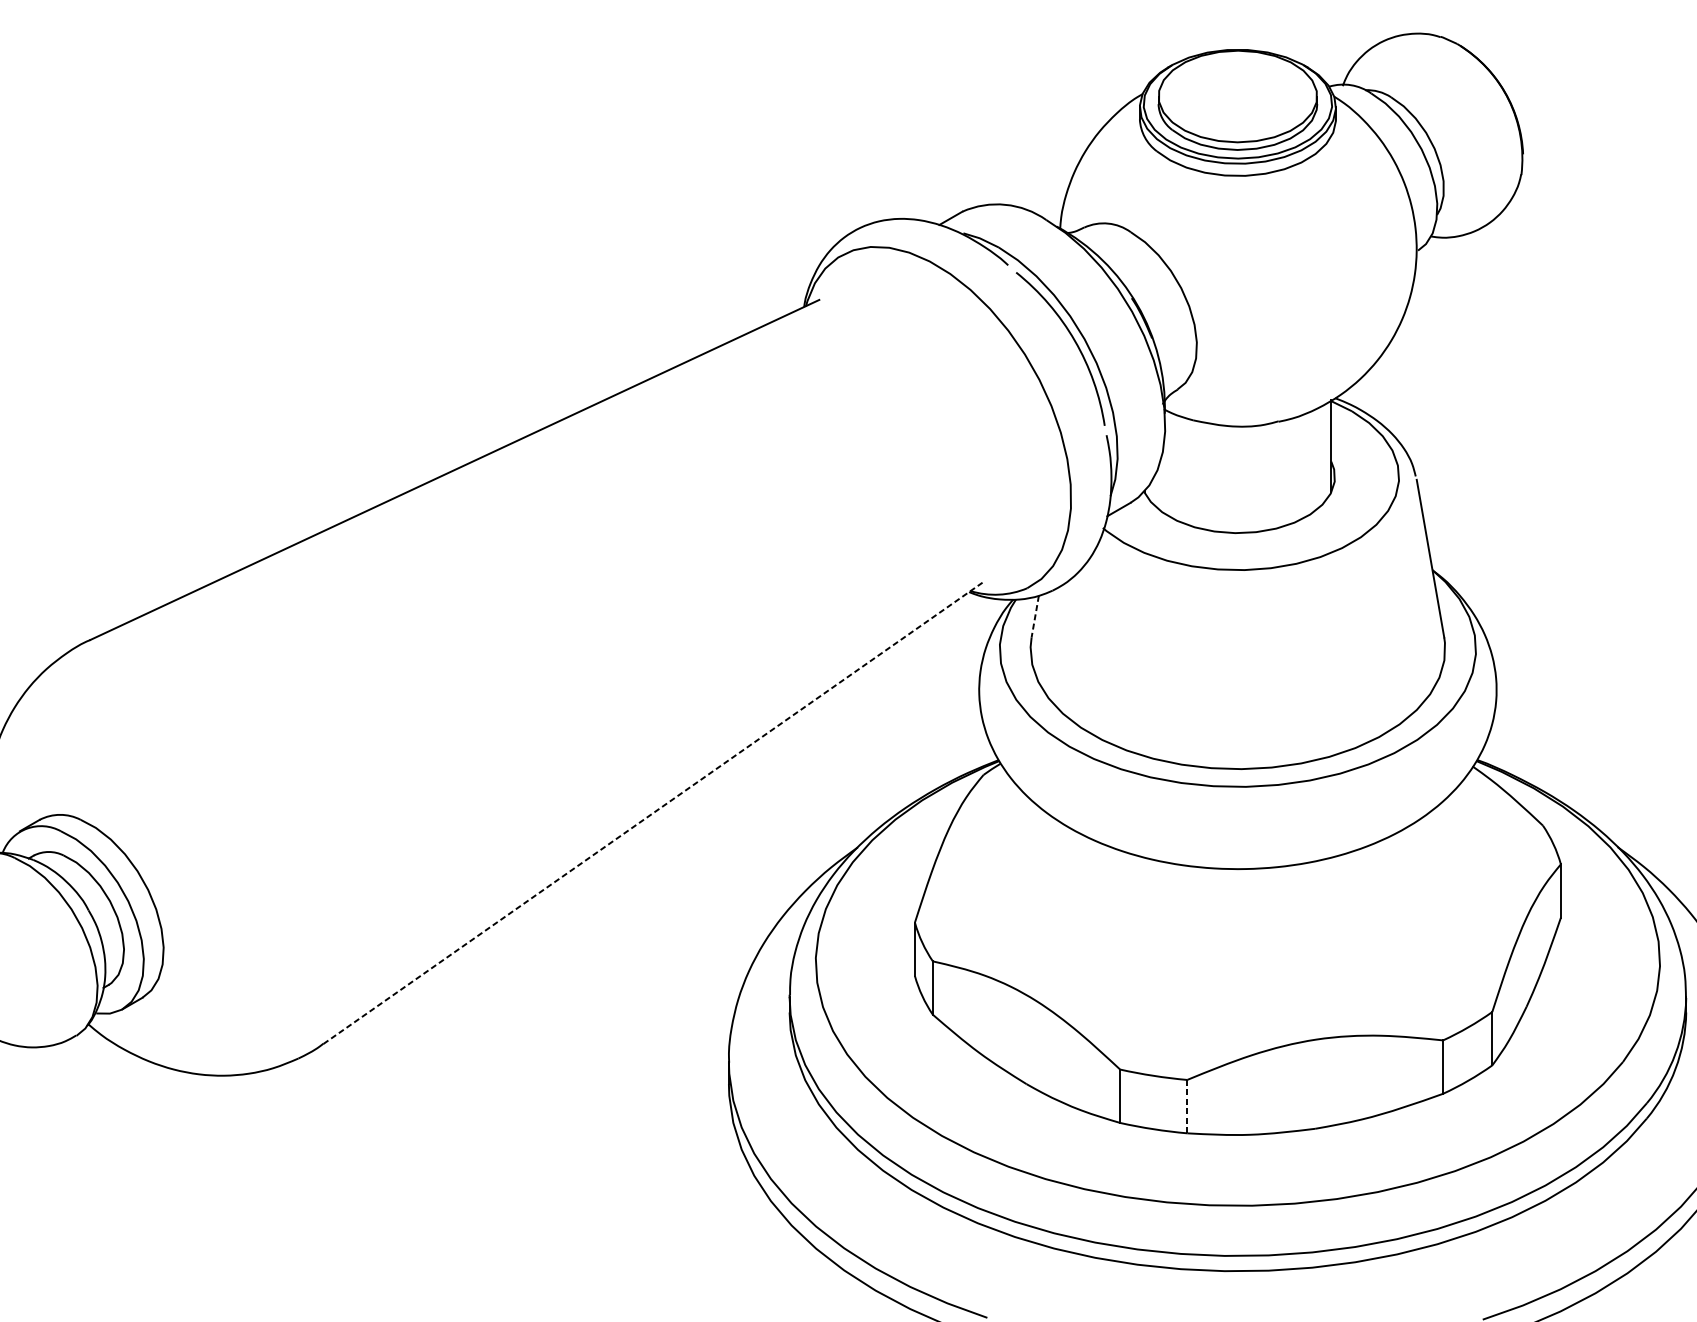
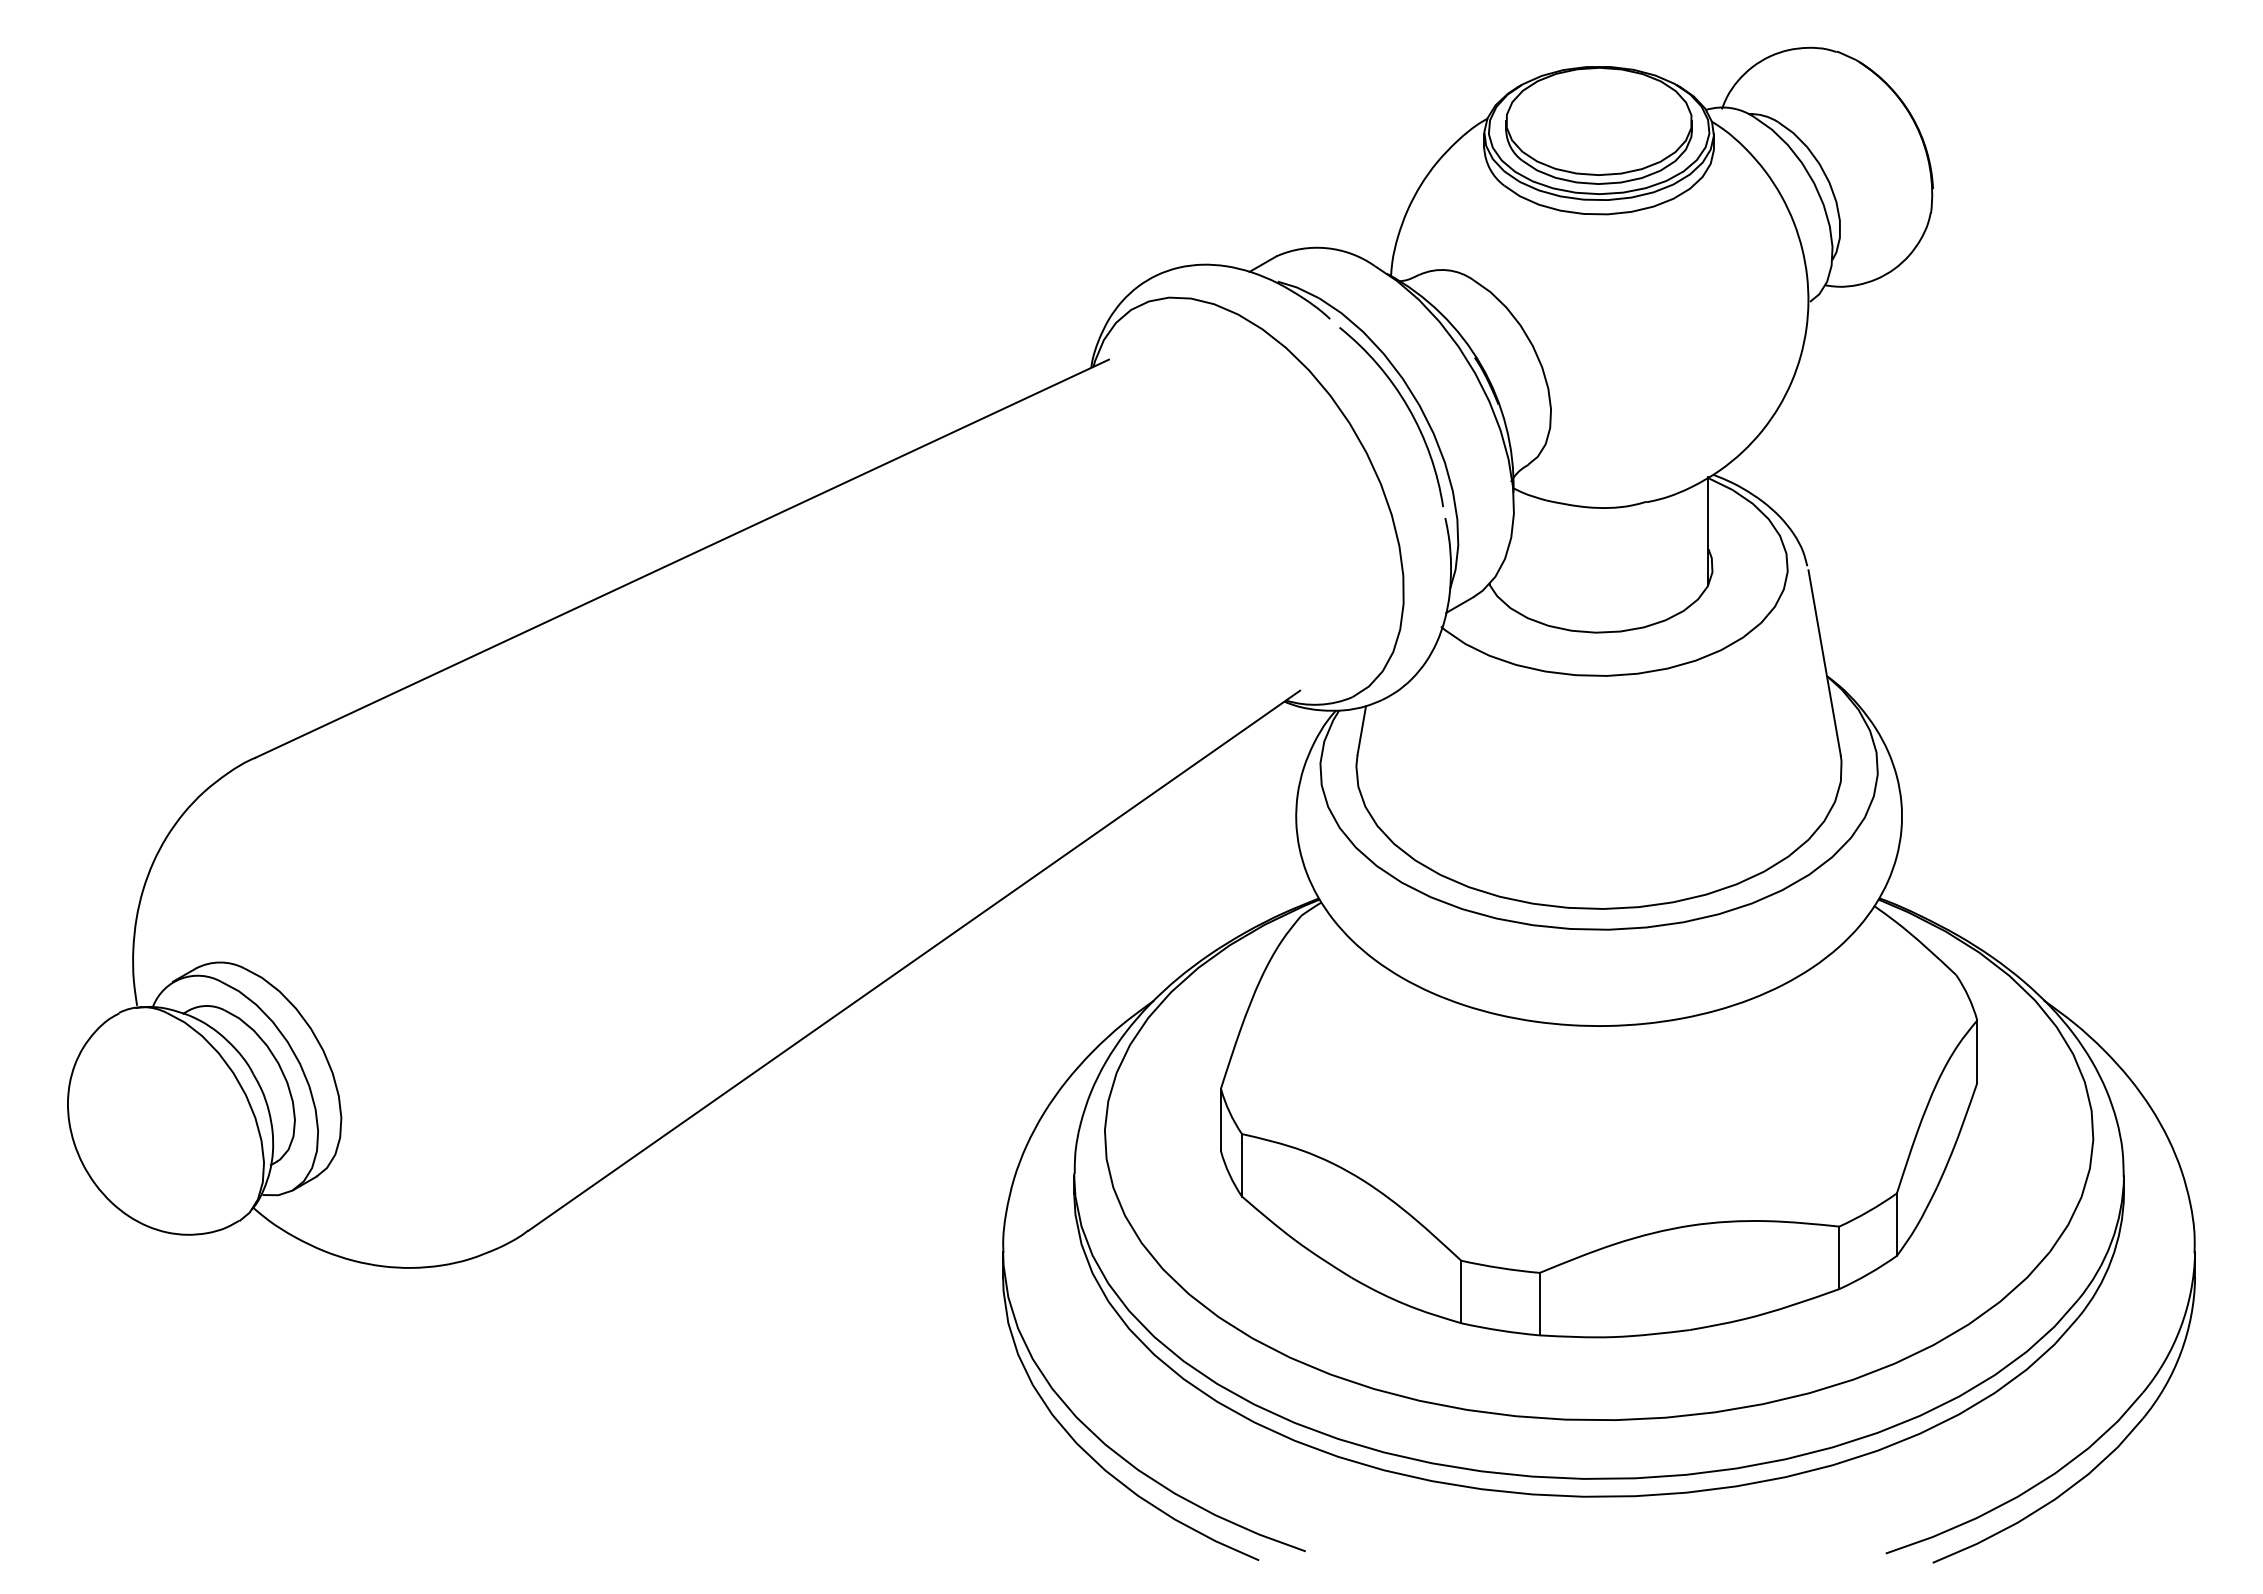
line: (1034, 616) -> (1361, 730), dashed -> solid
line: (653, 813) -> (914, 960), dashed -> solid
line: (1187, 1106) -> (1539, 1304), dashed -> solid

